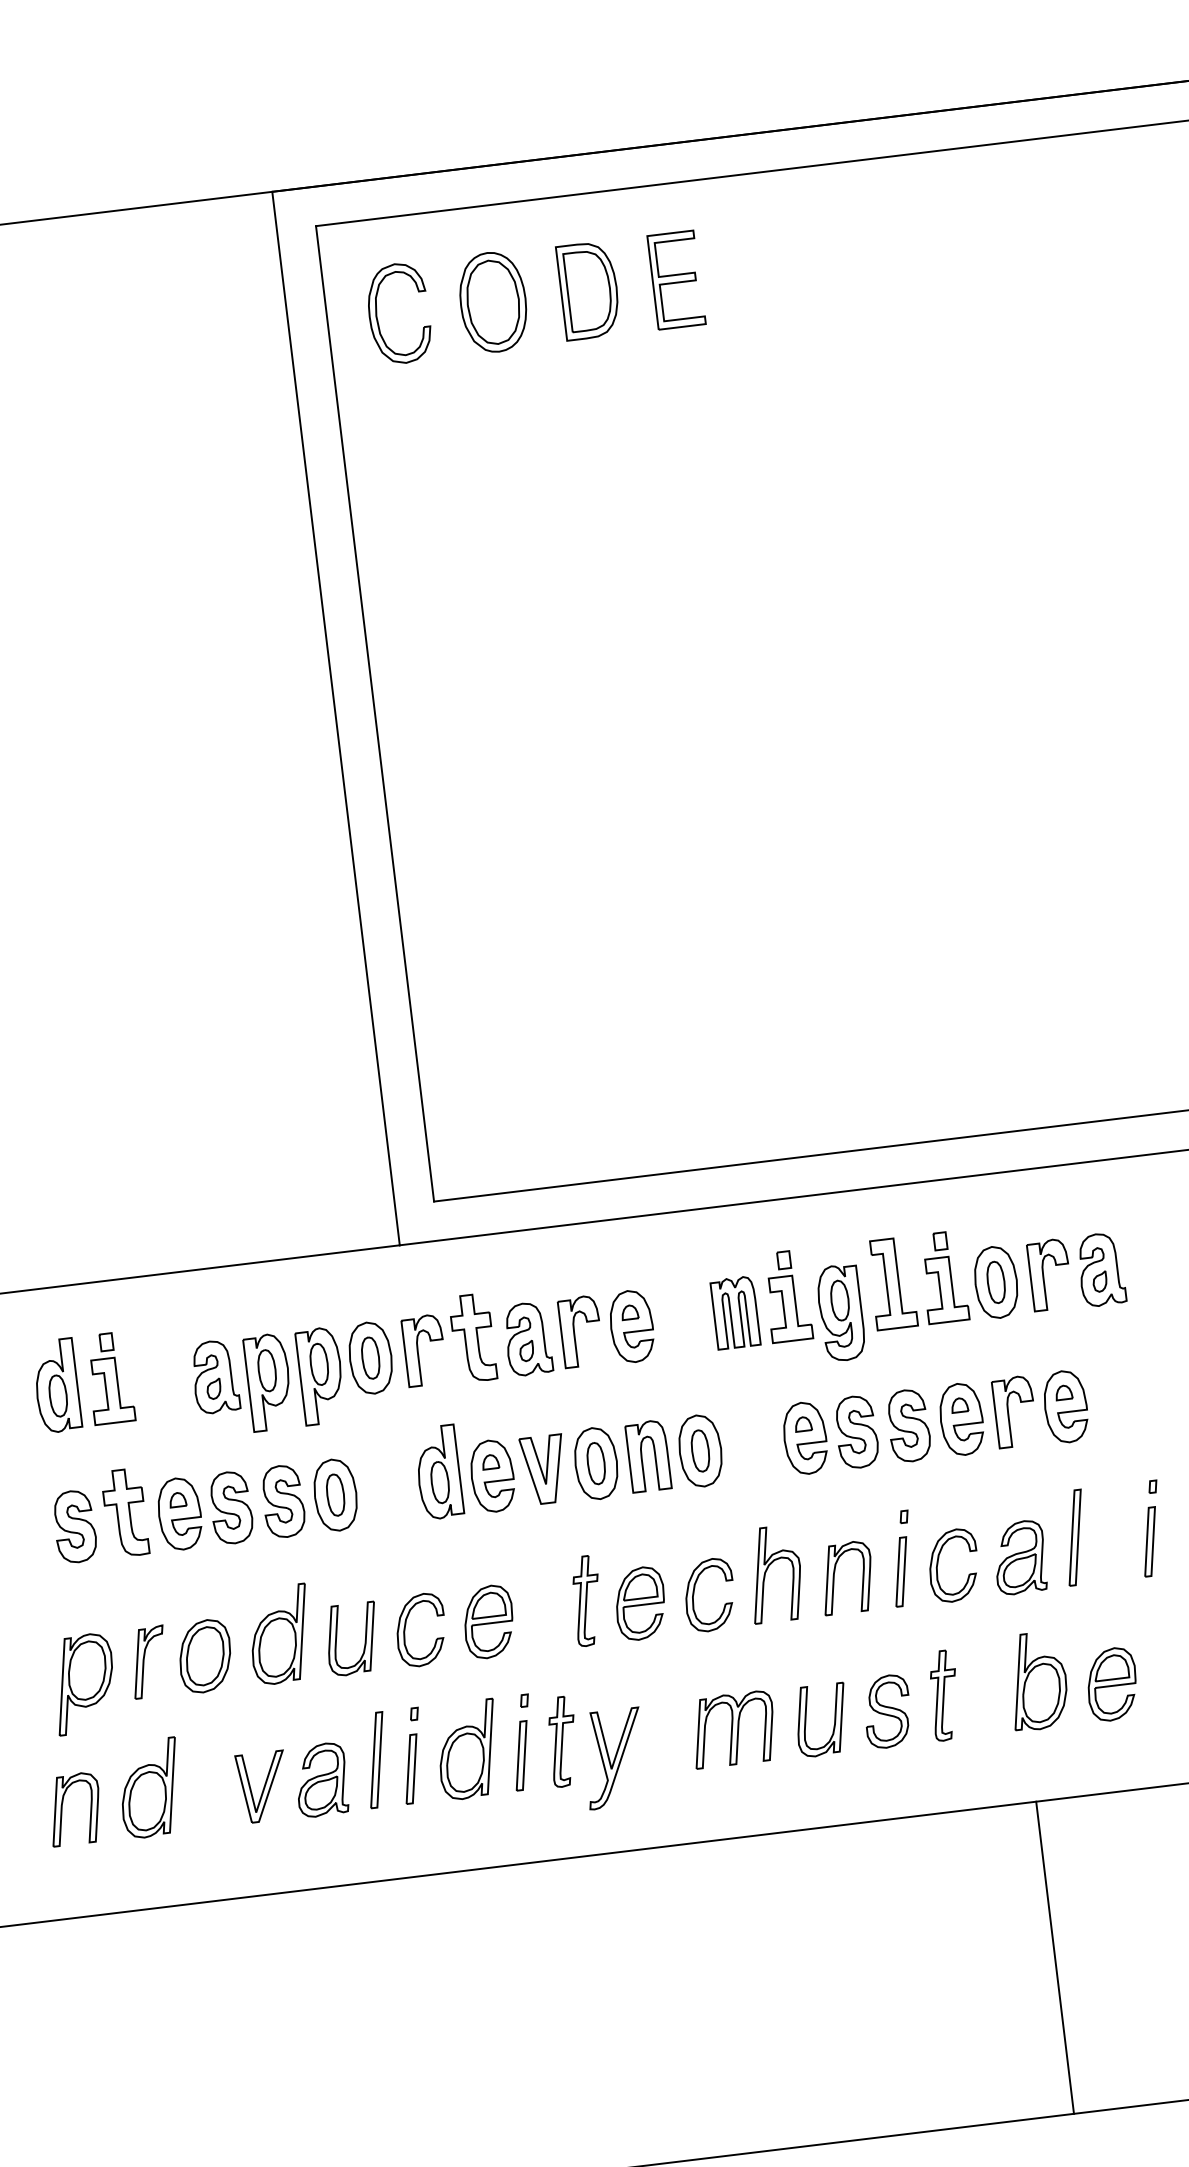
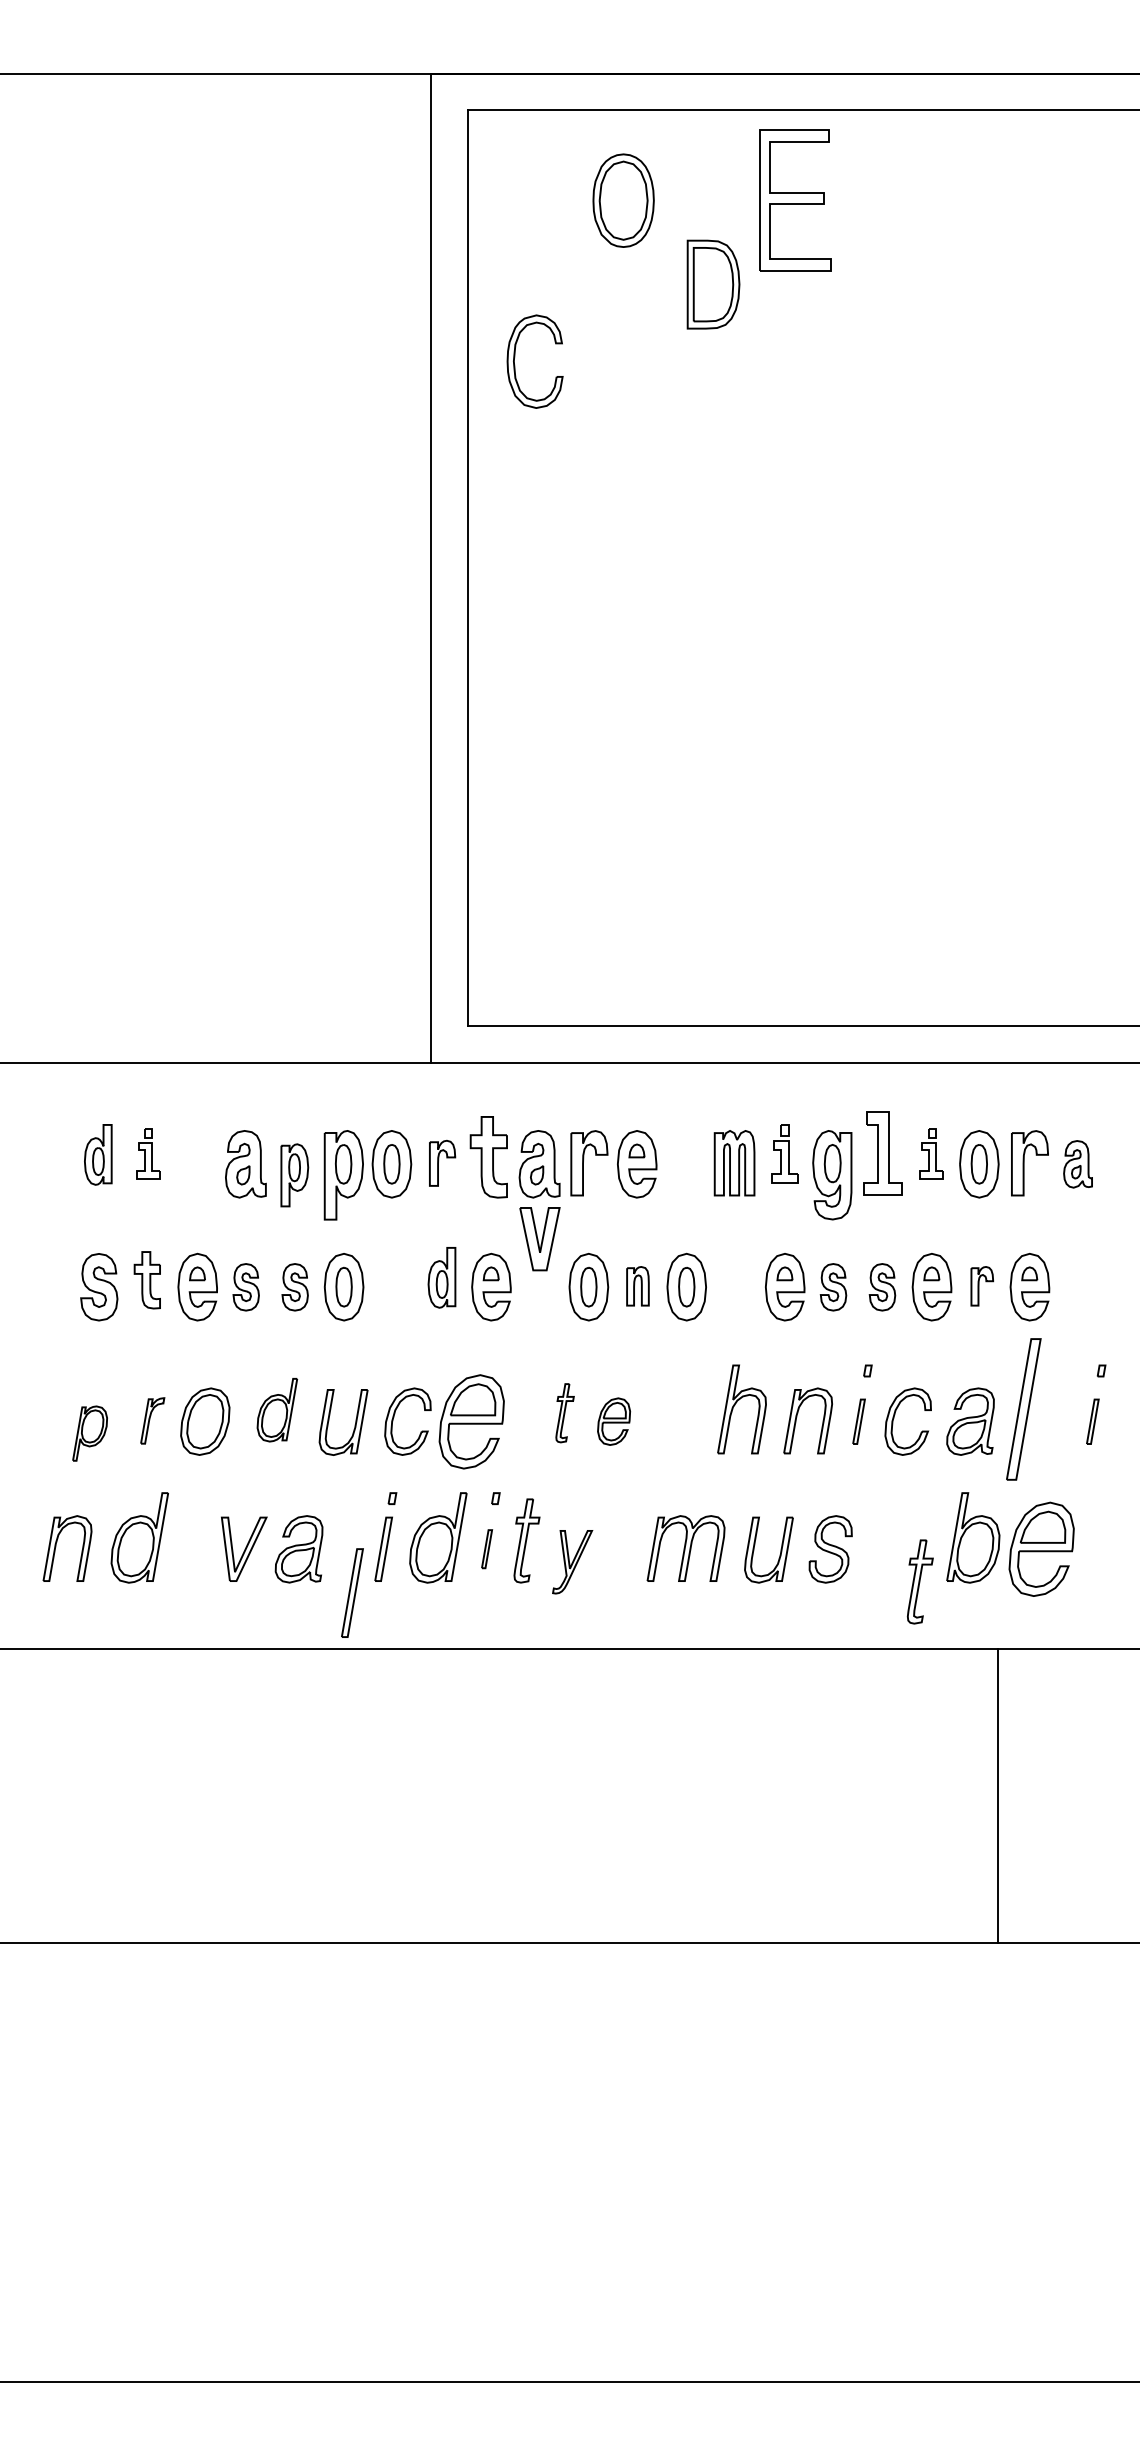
part: (676, 279) -> (795, 200), size x1.6
part: (588, 290) -> (713, 284), moved
part: (377, 311) -> (515, 357), moved
part: (1100, 1270) -> (1077, 1164), size x0.7
part: (943, 1277) -> (931, 1153), size x0.6
part: (787, 1296) -> (784, 1153), size x0.7
part: (424, 1350) -> (442, 1163), size x0.7
part: (110, 1378) -> (148, 1153), size x0.6
part: (268, 1382) -> (294, 1175), size x0.7
part: (57, 1385) -> (98, 1154), size x0.7
part: (1015, 1412) -> (982, 1286), size x0.6
part: (908, 1426) -> (882, 1287), size x0.7
part: (856, 1432) -> (833, 1287), size x0.7
part: (647, 1456) -> (637, 1286), size x0.6
part: (543, 1470) -> (539, 1239), moved
part: (438, 1472) -> (441, 1277), size x0.7
part: (283, 1501) -> (295, 1287), size x0.7
part: (231, 1508) -> (246, 1287), size x0.7
part: (125, 1513) -> (147, 1280), size x0.7
part: (1074, 1537) -> (1023, 1409), size x1.6
part: (1149, 1541) -> (1092, 1421), size x0.7
part: (900, 1571) -> (858, 1421), size x0.7
part: (694, 1593) -> (665, 1418), removed
part: (586, 1600) -> (564, 1412), size x0.7
part: (639, 1603) -> (613, 1421), size x0.7
part: (488, 1621) -> (471, 1421), size x1.4
part: (280, 1633) -> (277, 1409), size x0.7
part: (148, 1661) -> (152, 1420), size x0.7
part: (83, 1683) -> (89, 1433), size x0.6
part: (1112, 1684) -> (1041, 1549), size x1.4
part: (943, 1695) -> (919, 1581), moved
part: (520, 1755) -> (486, 1548), size x0.6
part: (614, 1757) -> (572, 1561), size x0.7
part: (376, 1759) -> (352, 1592), moved
line: (1055, 1957) -> (998, 1795), moved

